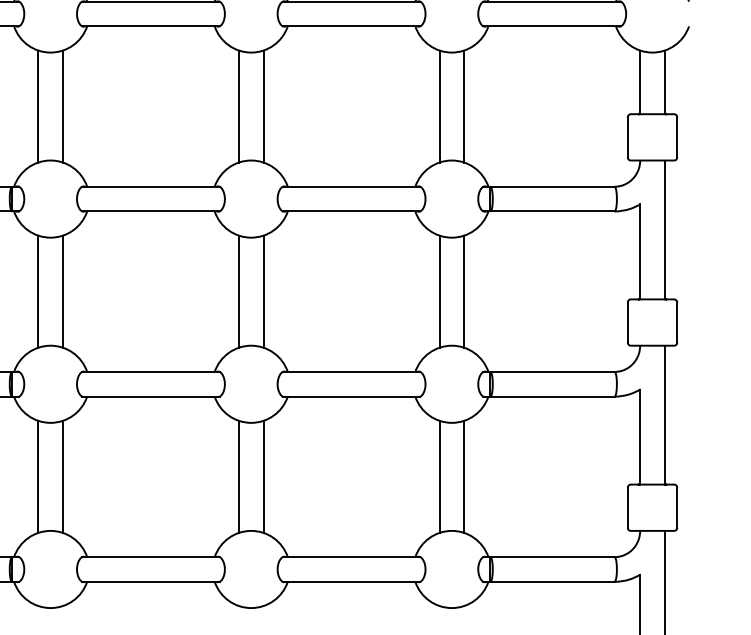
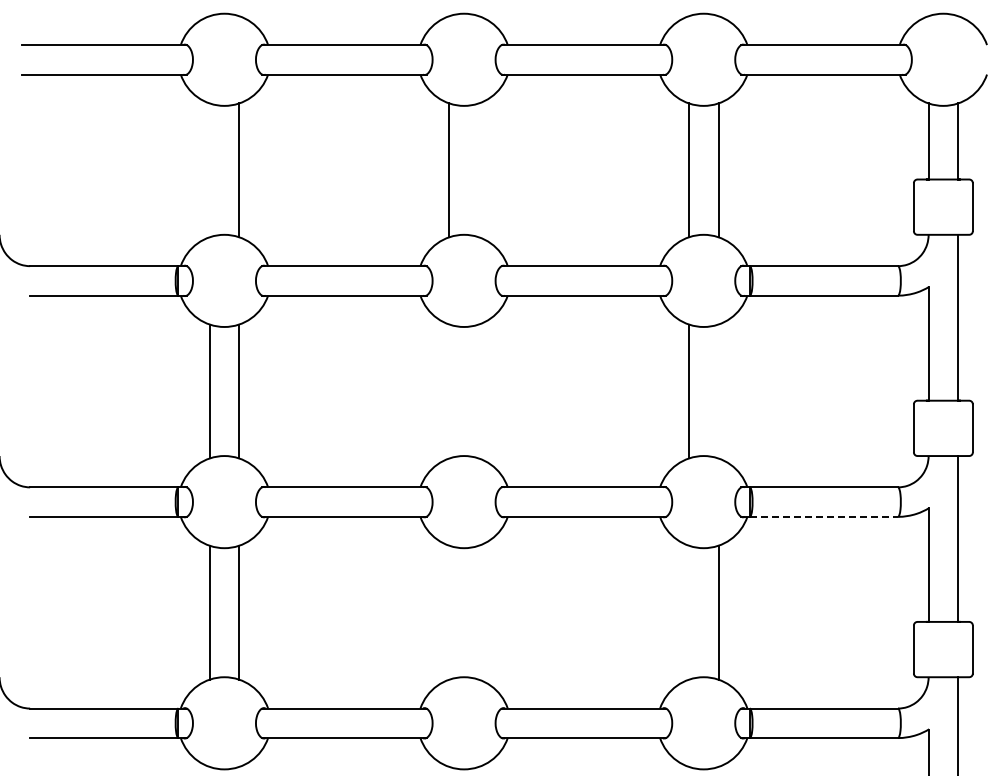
line: (38, 106) -> (209, 170), removed
line: (263, 106) -> (478, 170), removed
line: (239, 291) -> (449, 391), removed
line: (263, 291) -> (478, 391), removed
line: (464, 291) -> (718, 391), removed
line: (552, 396) -> (824, 516), solid -> dashed
line: (239, 476) -> (449, 612), removed
line: (263, 476) -> (478, 612), removed
line: (439, 476) -> (689, 612), removed

